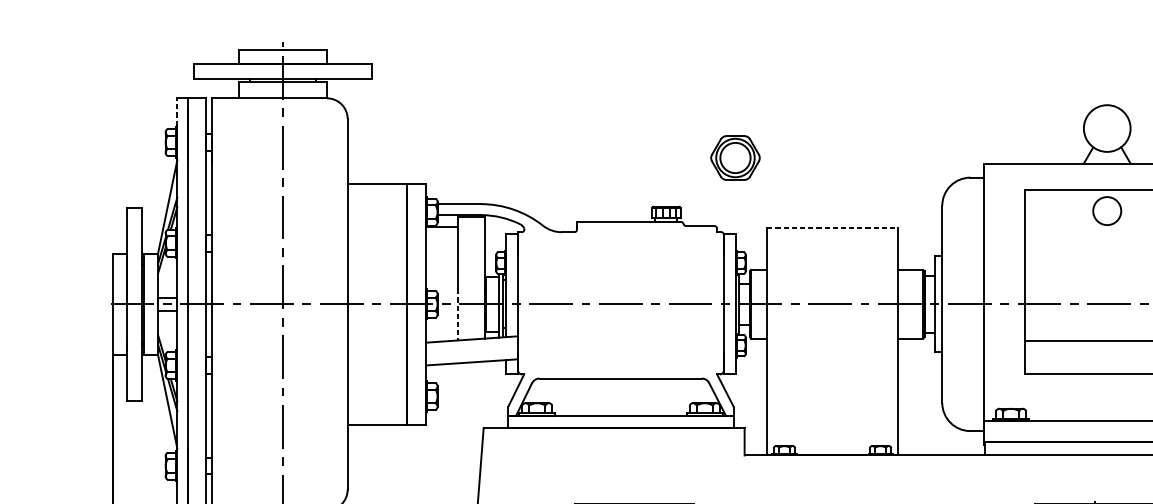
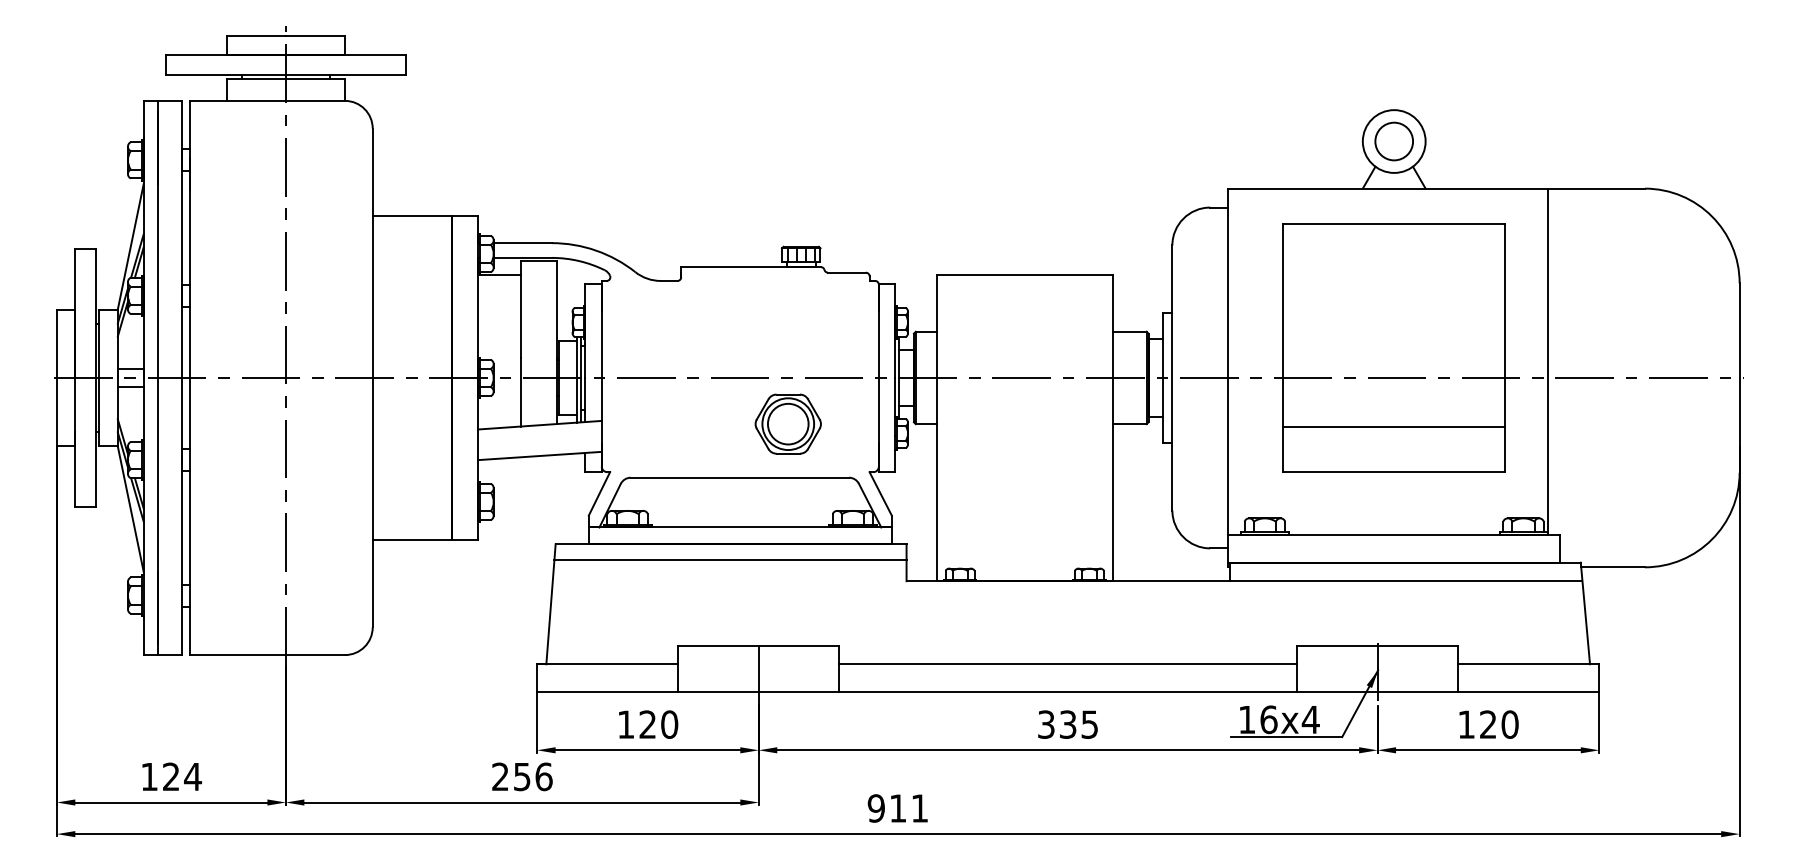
line: (177, 111) -> (143, 118), dashed -> solid
part: (734, 157) -> (787, 423), moved
circle: (1106, 211) -> (1393, 141), moved
line: (832, 228) -> (1024, 275), dashed -> solid
line: (458, 315) -> (521, 392), dashed -> solid
line: (613, 439) -> (730, 559), added

